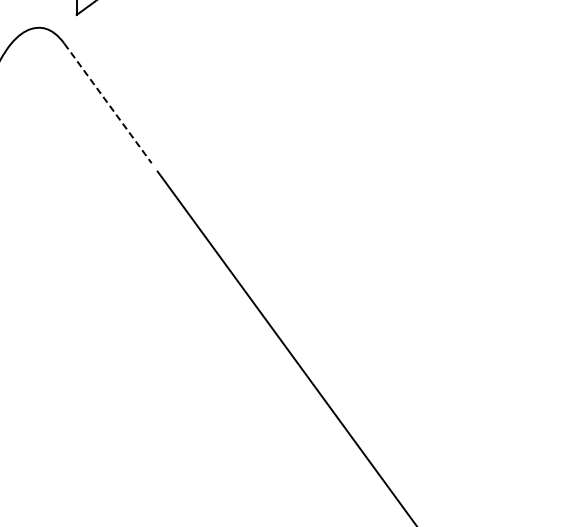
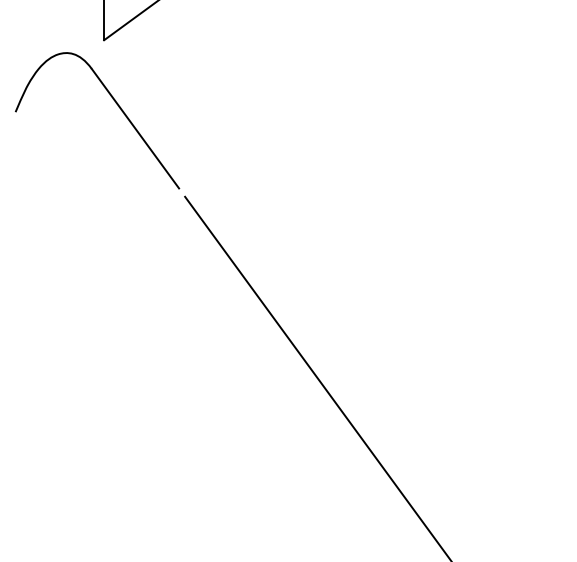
line: (108, 103) -> (135, 128), dashed -> solid

